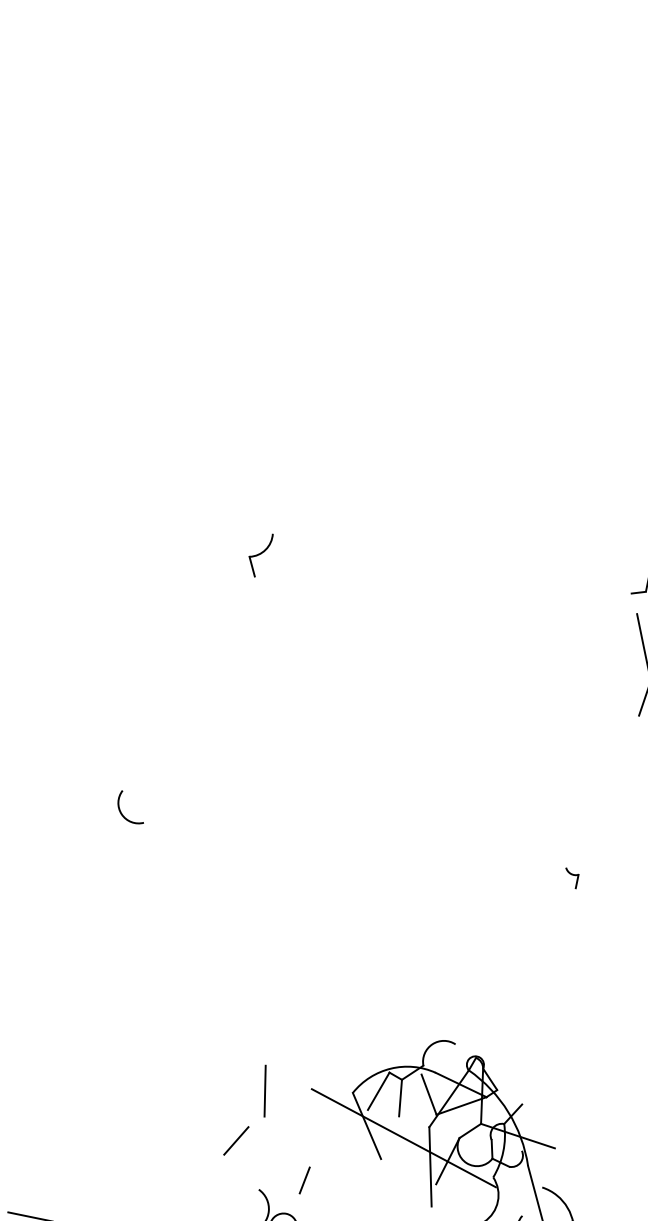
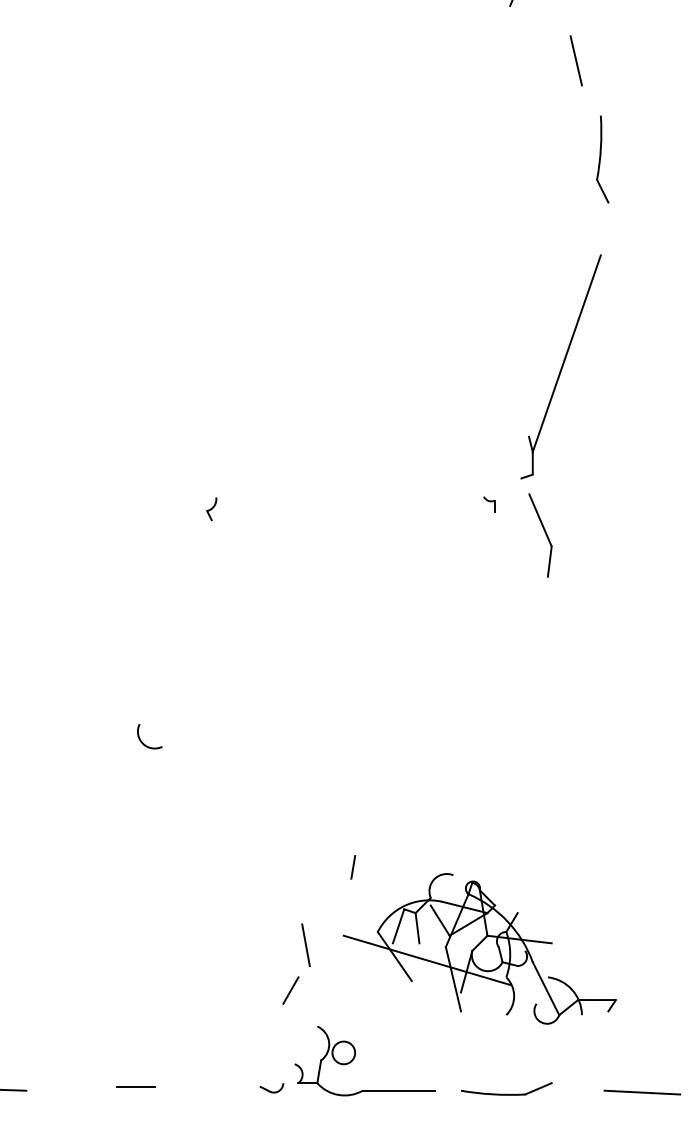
part: (259, 554) -> (211, 508), size x0.6
part: (570, 878) -> (489, 504), moved
line: (305, 1180) -> (353, 867), moved

